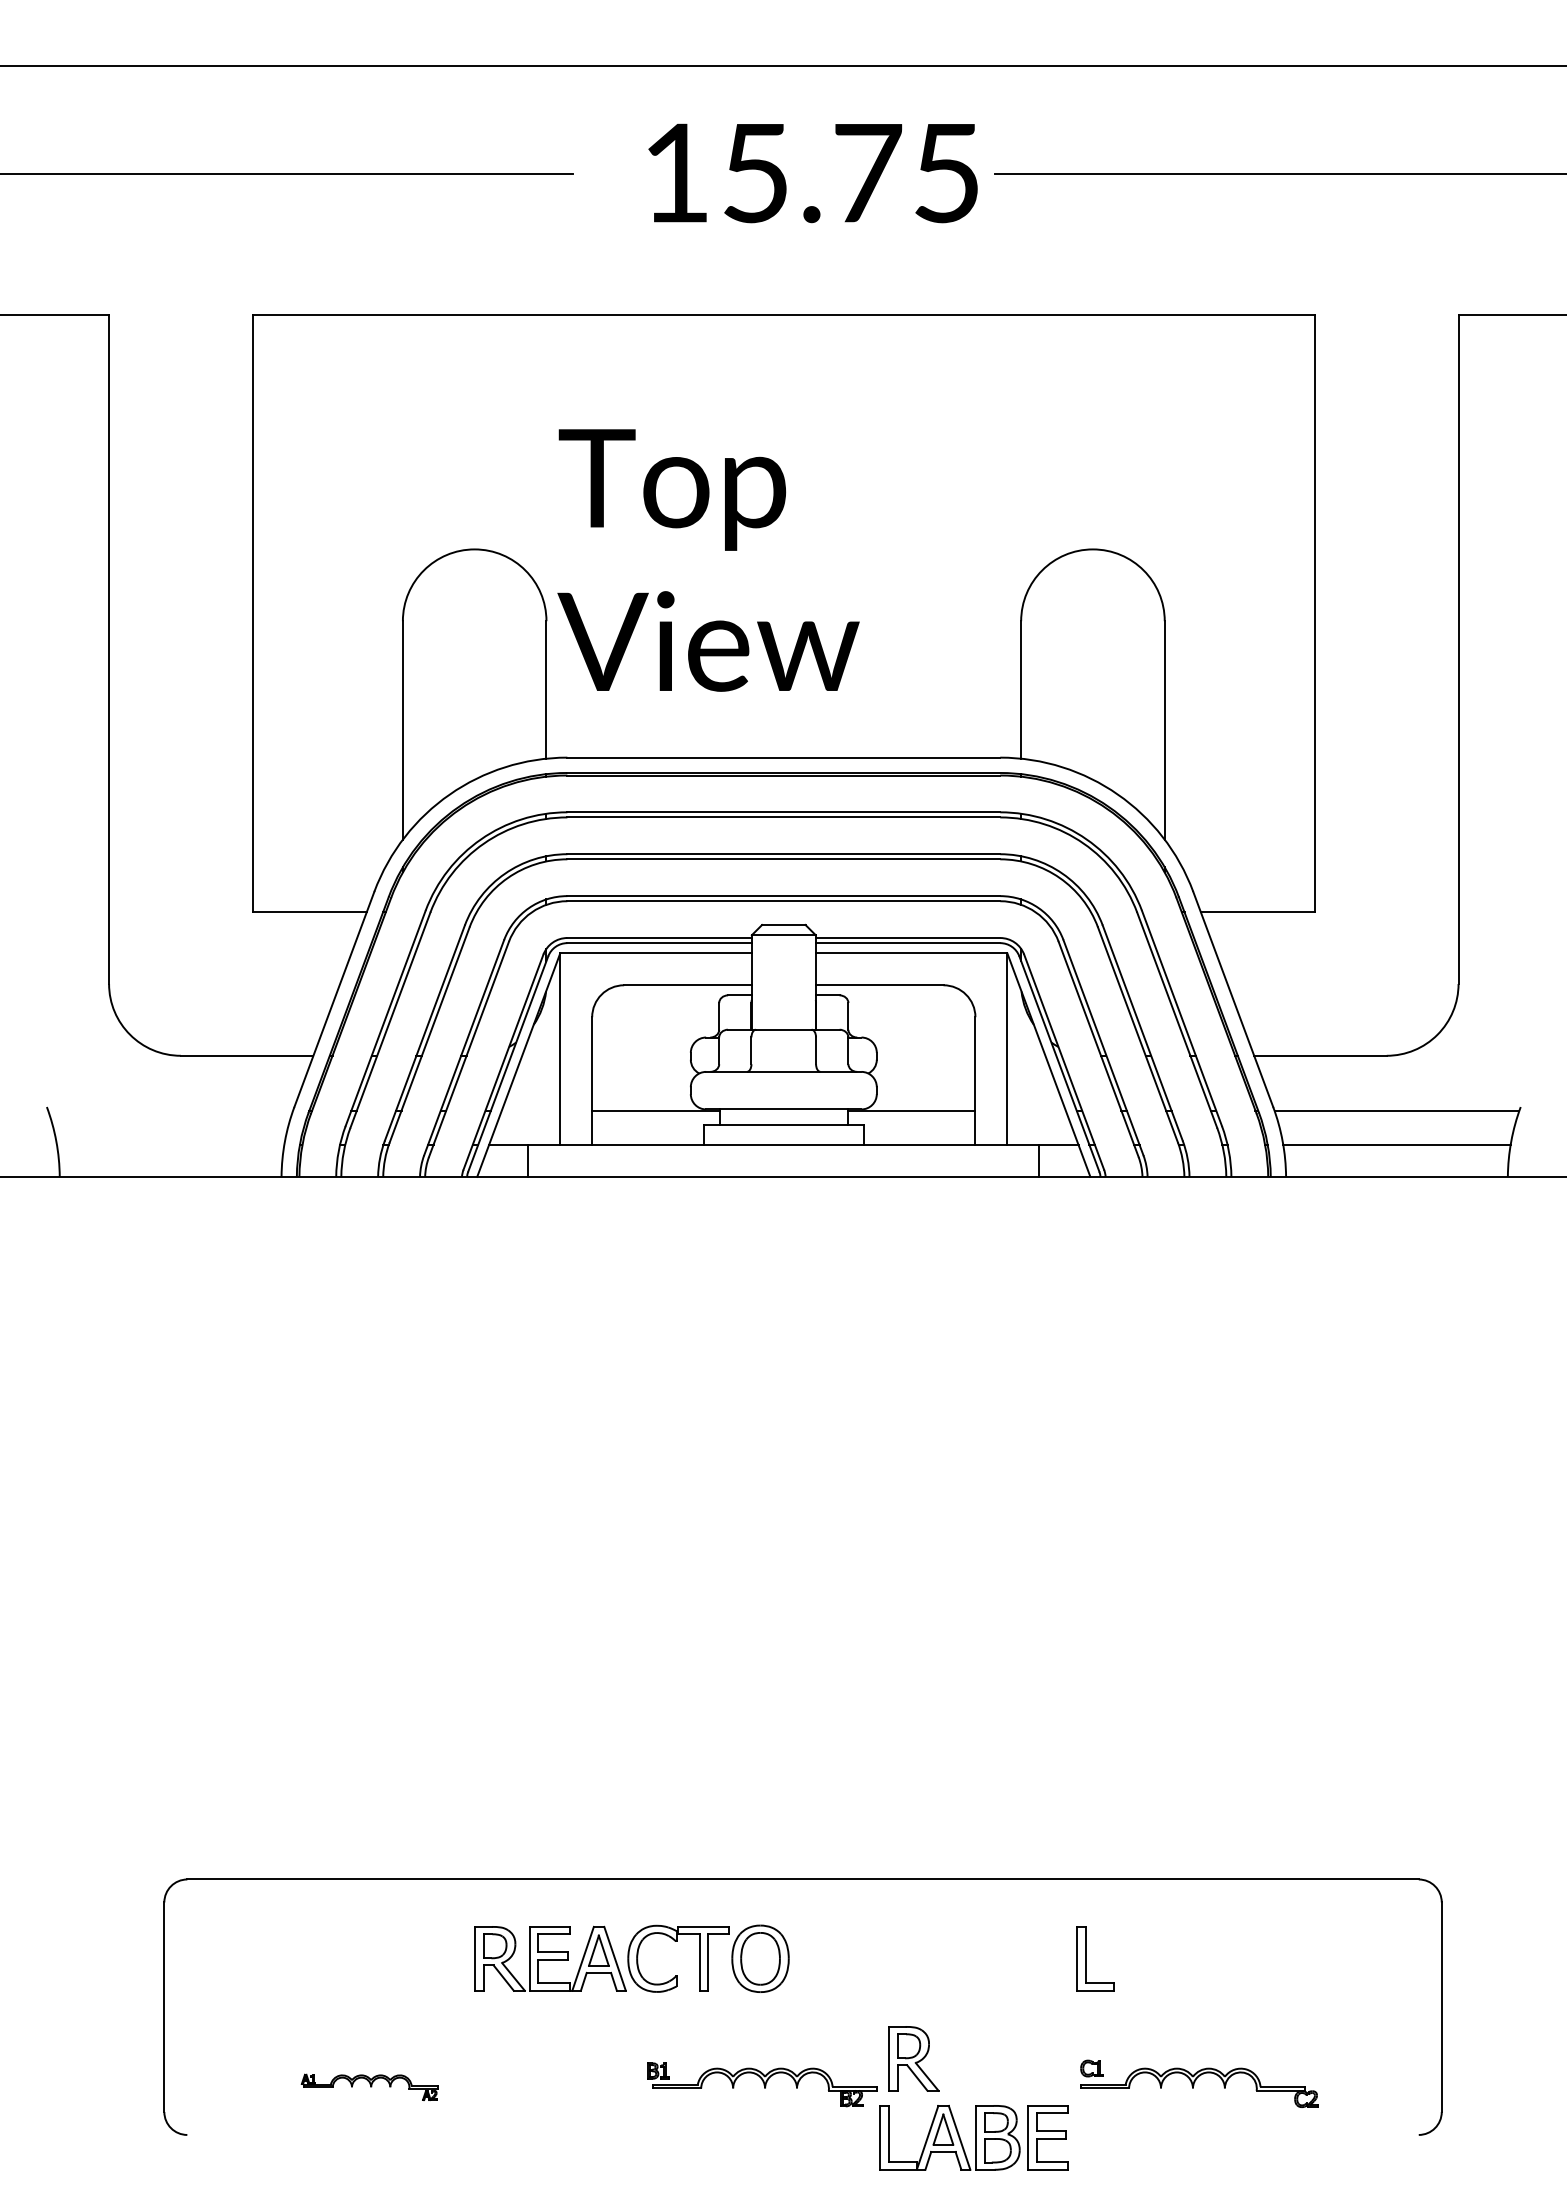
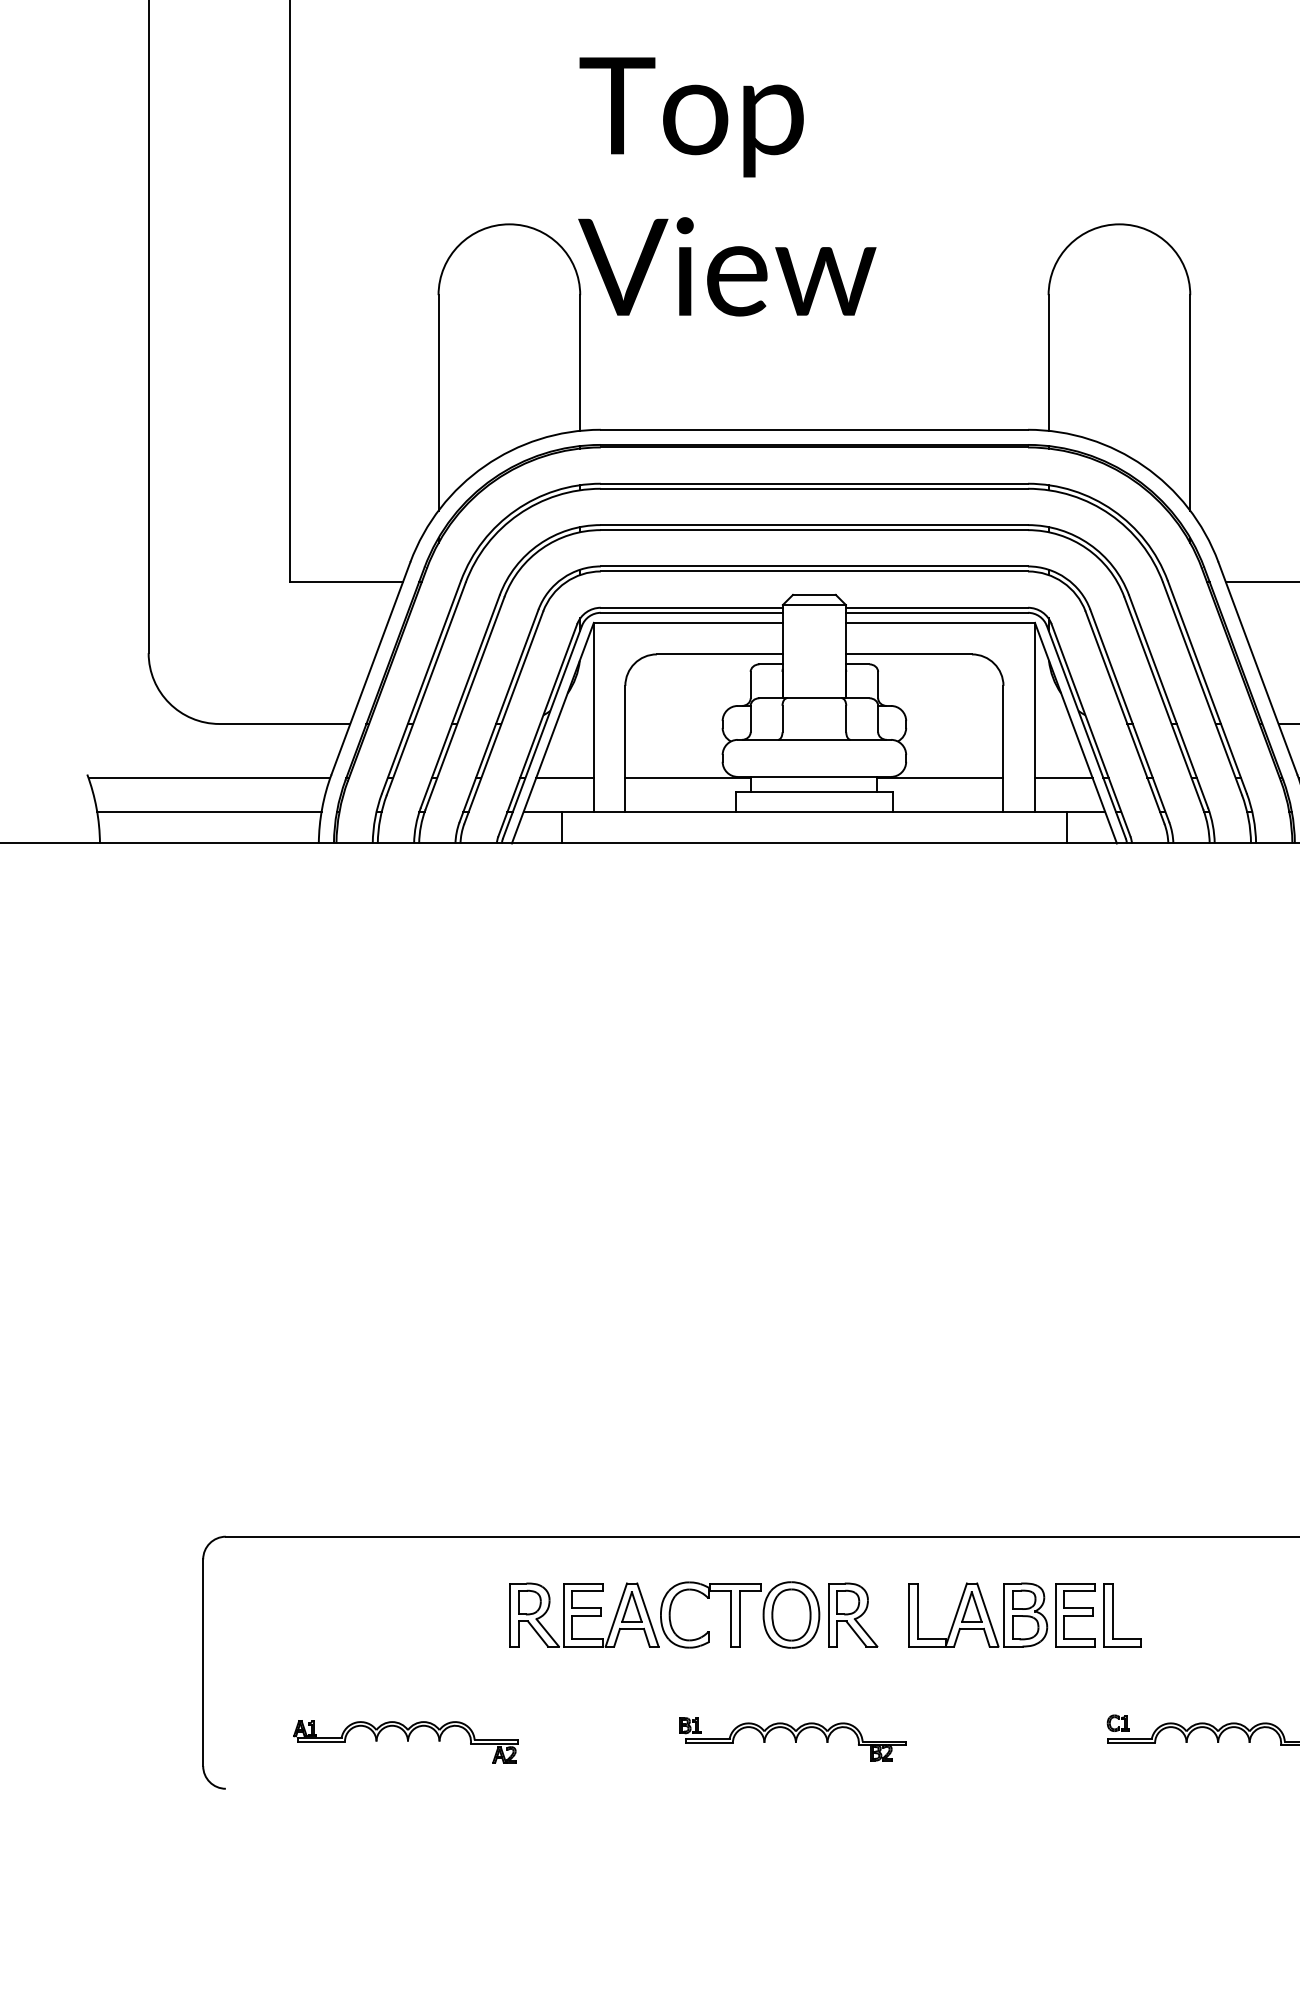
text: (708, 560) -> (727, 186), moved
line: (170, 1110) -> (209, 777), added
line: (530, 1110) -> (564, 777), added
line: (1036, 1110) -> (1063, 777), added
line: (170, 1144) -> (209, 811), added
part: (913, 2058) -> (852, 1614), moved
part: (369, 2087) -> (405, 1741), size x1.67
part: (973, 2137) -> (1001, 1614), moved

